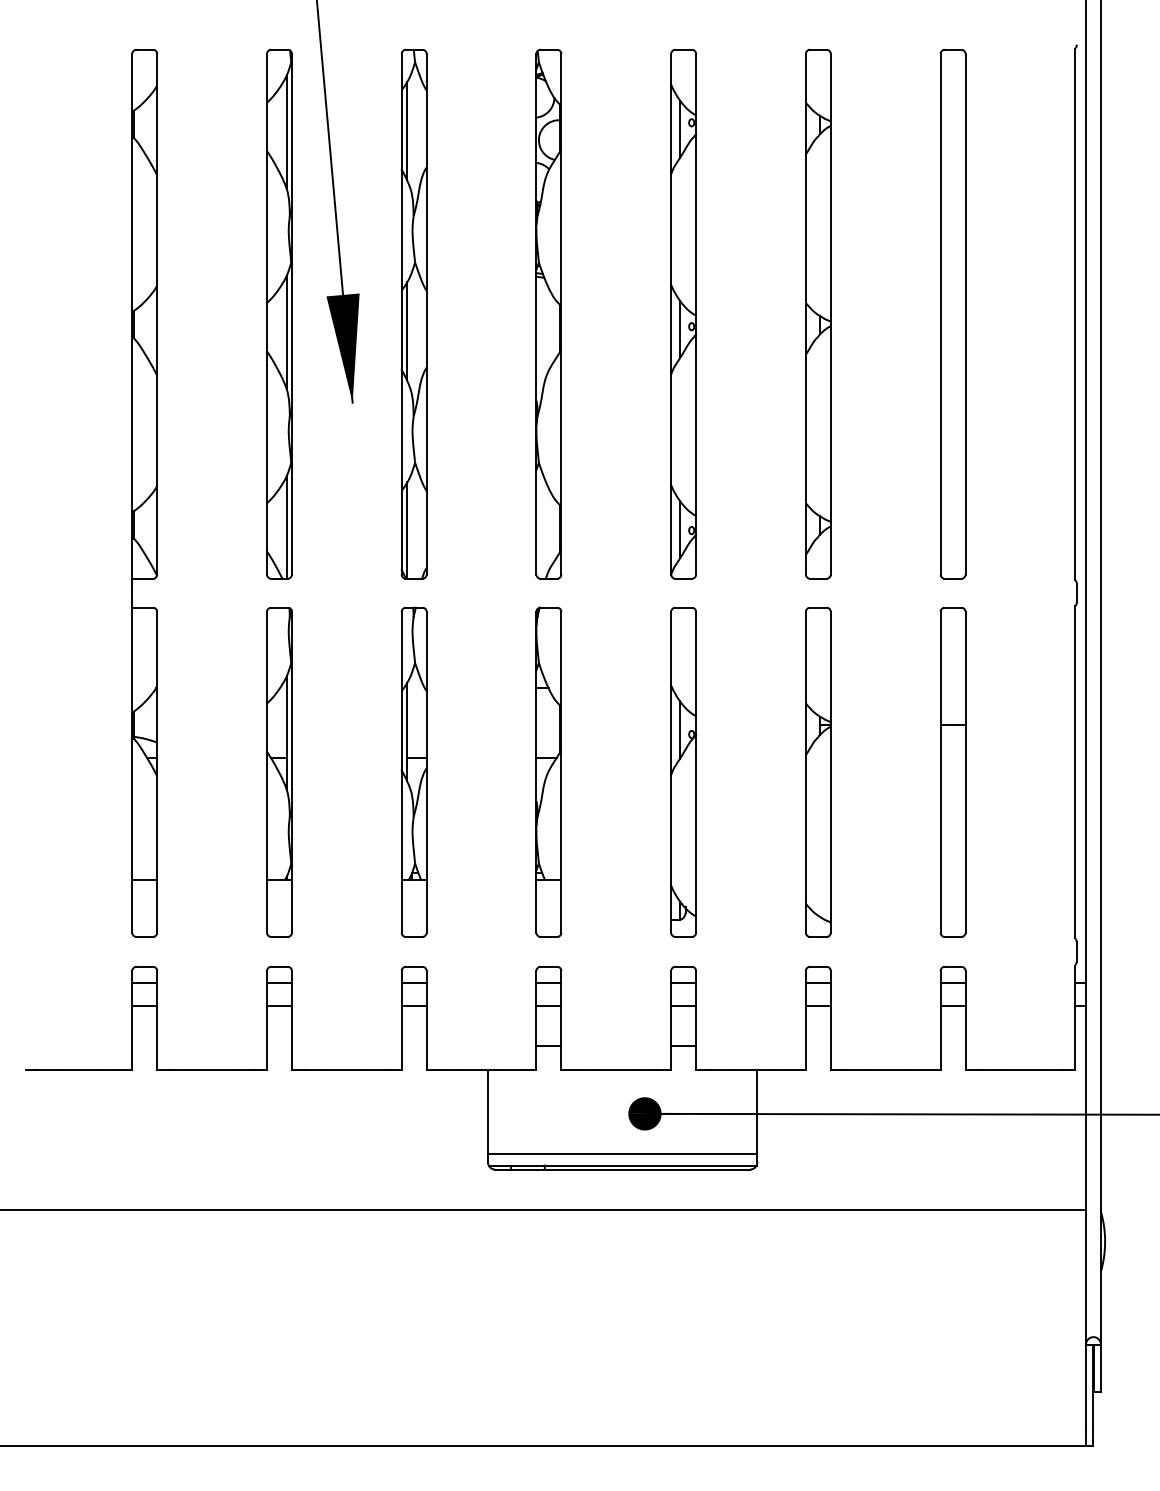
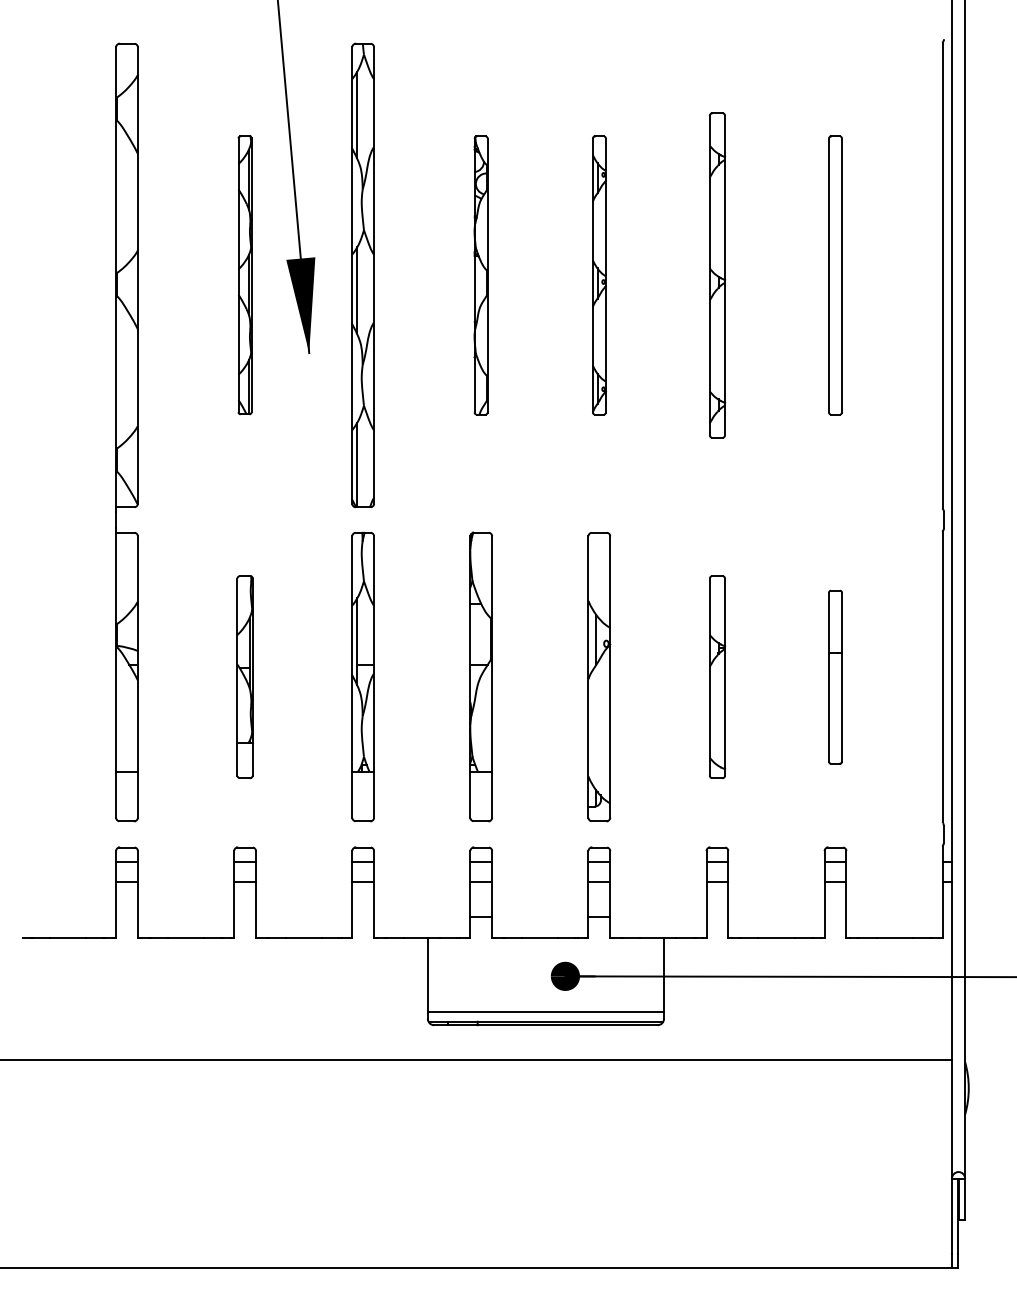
part: (278, 313) -> (244, 274), size x0.6
part: (548, 314) -> (480, 275), size x0.6
part: (683, 314) -> (599, 275), size x0.6
part: (818, 314) -> (717, 275), size x0.7
part: (953, 314) -> (835, 275), size x0.6
part: (278, 772) -> (244, 677), size x0.7
part: (818, 772) -> (717, 677), size x0.7
part: (953, 772) -> (835, 677), size x0.6

